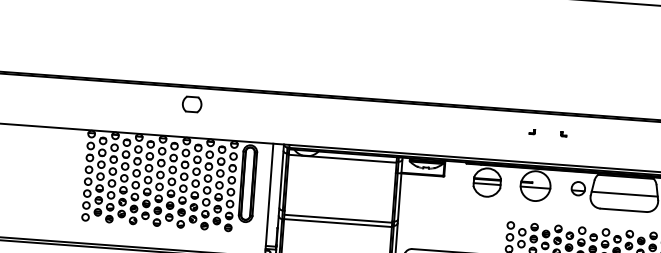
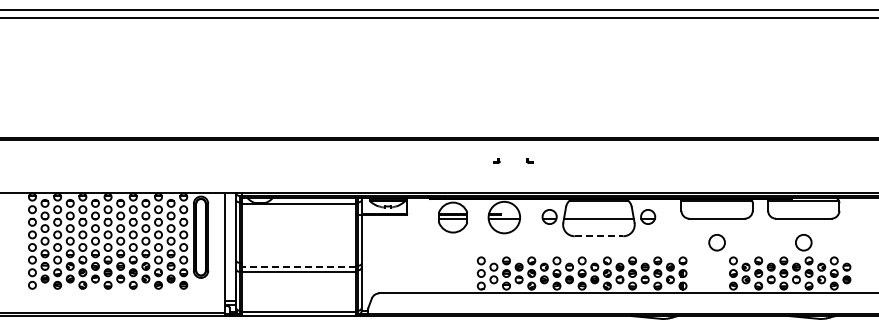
part: (191, 103) -> (135, 157), removed
line: (624, 210) -> (599, 236), solid -> dashed
line: (337, 218) -> (298, 267), solid -> dashed

